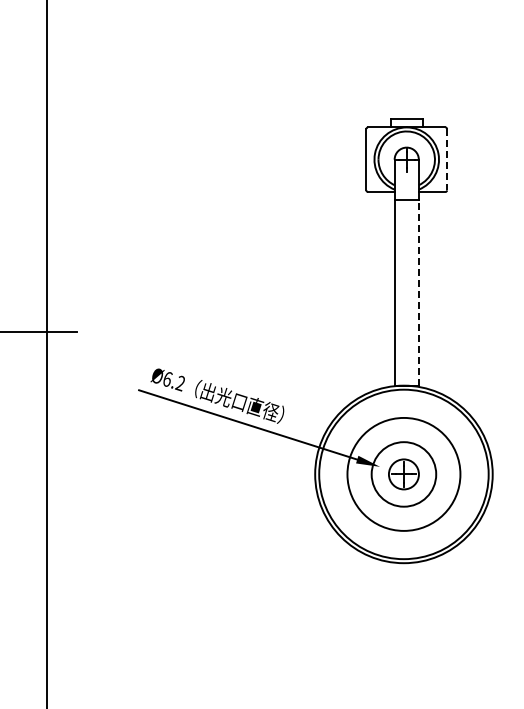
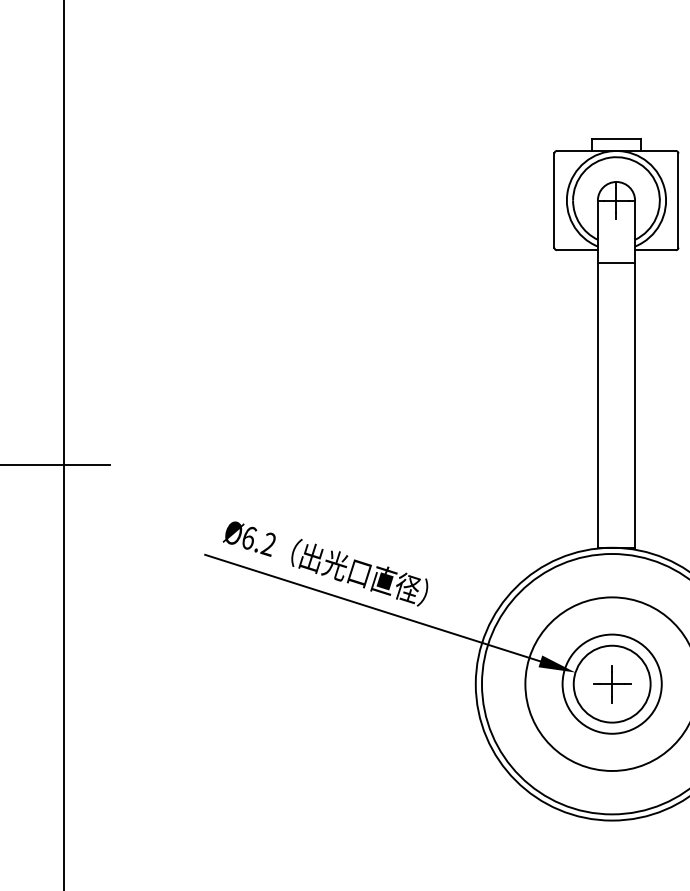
line: (447, 159) -> (679, 200), dashed -> solid
line: (418, 292) -> (634, 404), dashed -> solid
circle: (403, 474) -> (611, 684), size x1.67

